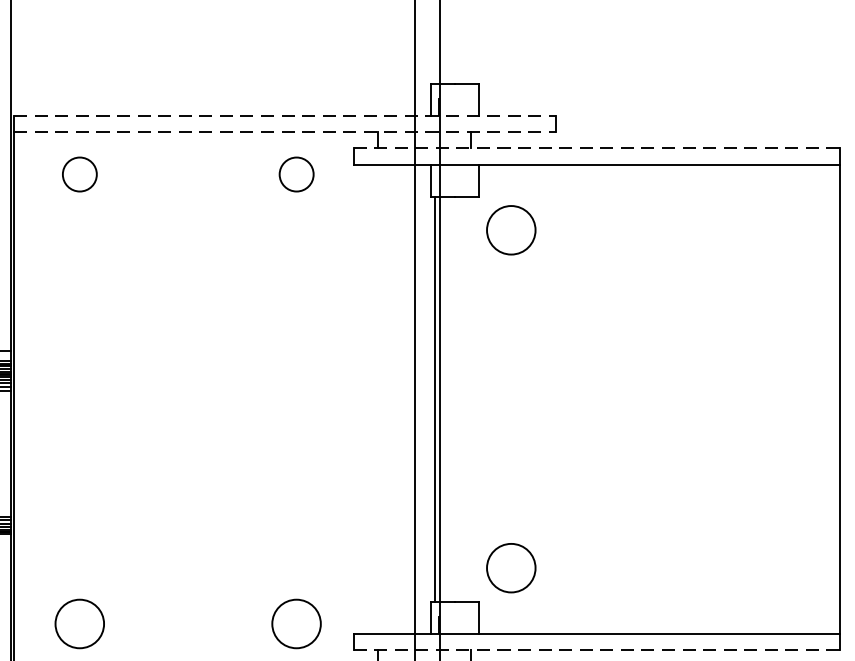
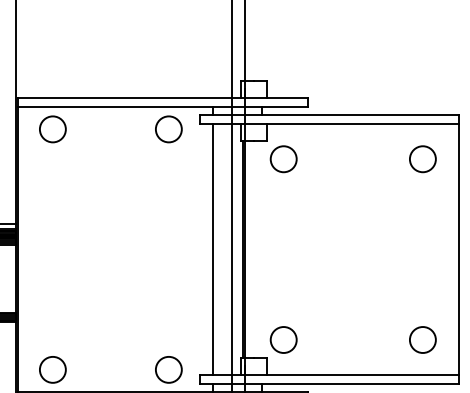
line: (286, 116) -> (163, 98), dashed -> solid
line: (286, 131) -> (163, 106), dashed -> solid
line: (596, 148) -> (329, 115), dashed -> solid
circle: (79, 174) -> (52, 129), size x1.43
circle: (295, 174) -> (168, 129), size x1.43
circle: (770, 230) -> (422, 159), added
line: (378, 398) -> (212, 249), added
circle: (770, 567) -> (422, 339), added
line: (596, 649) -> (329, 383), dashed -> solid

